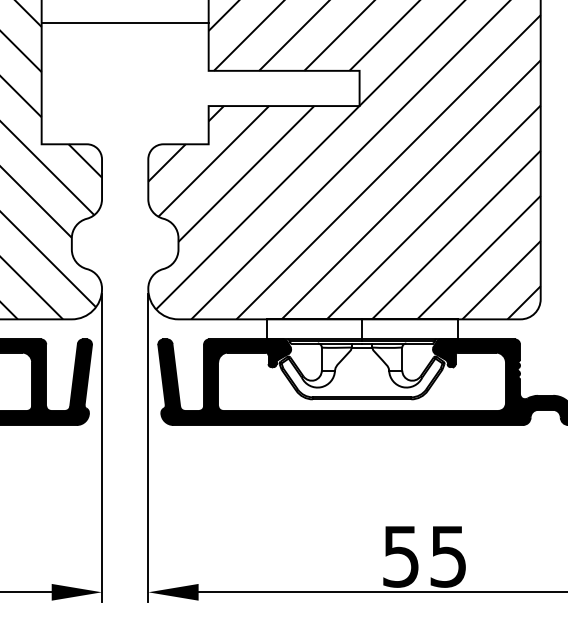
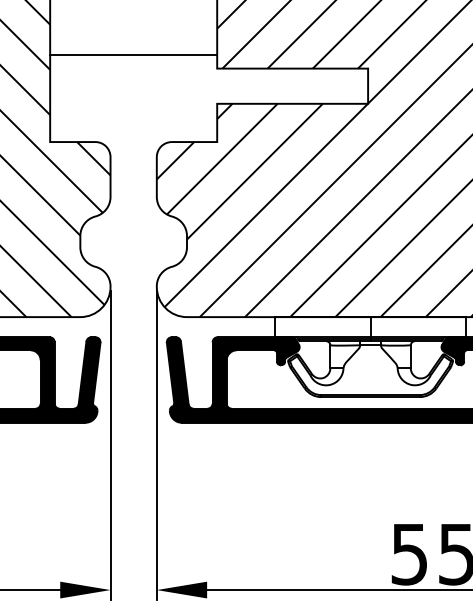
line: (124, 23) -> (133, 55), moved

